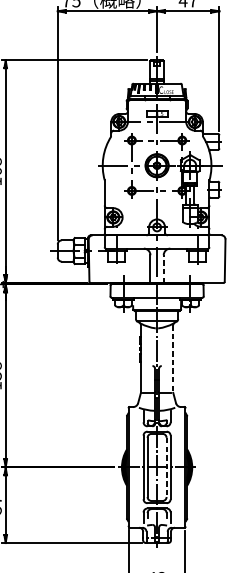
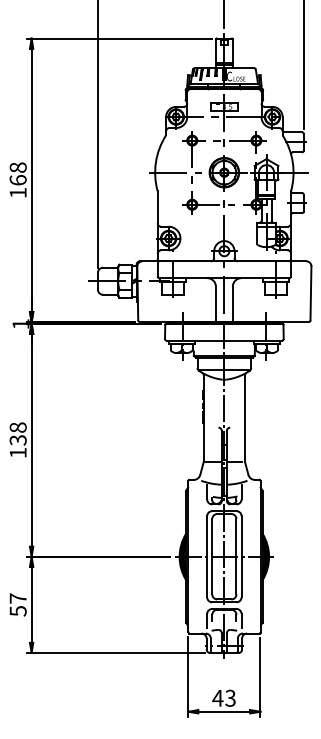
line: (163, 269) -> (232, 304), dashed -> solid
line: (172, 359) -> (244, 419), dashed -> solid
line: (166, 467) -> (236, 556), dashed -> solid

